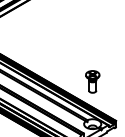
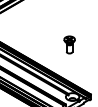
part: (92, 81) -> (69, 44), moved

